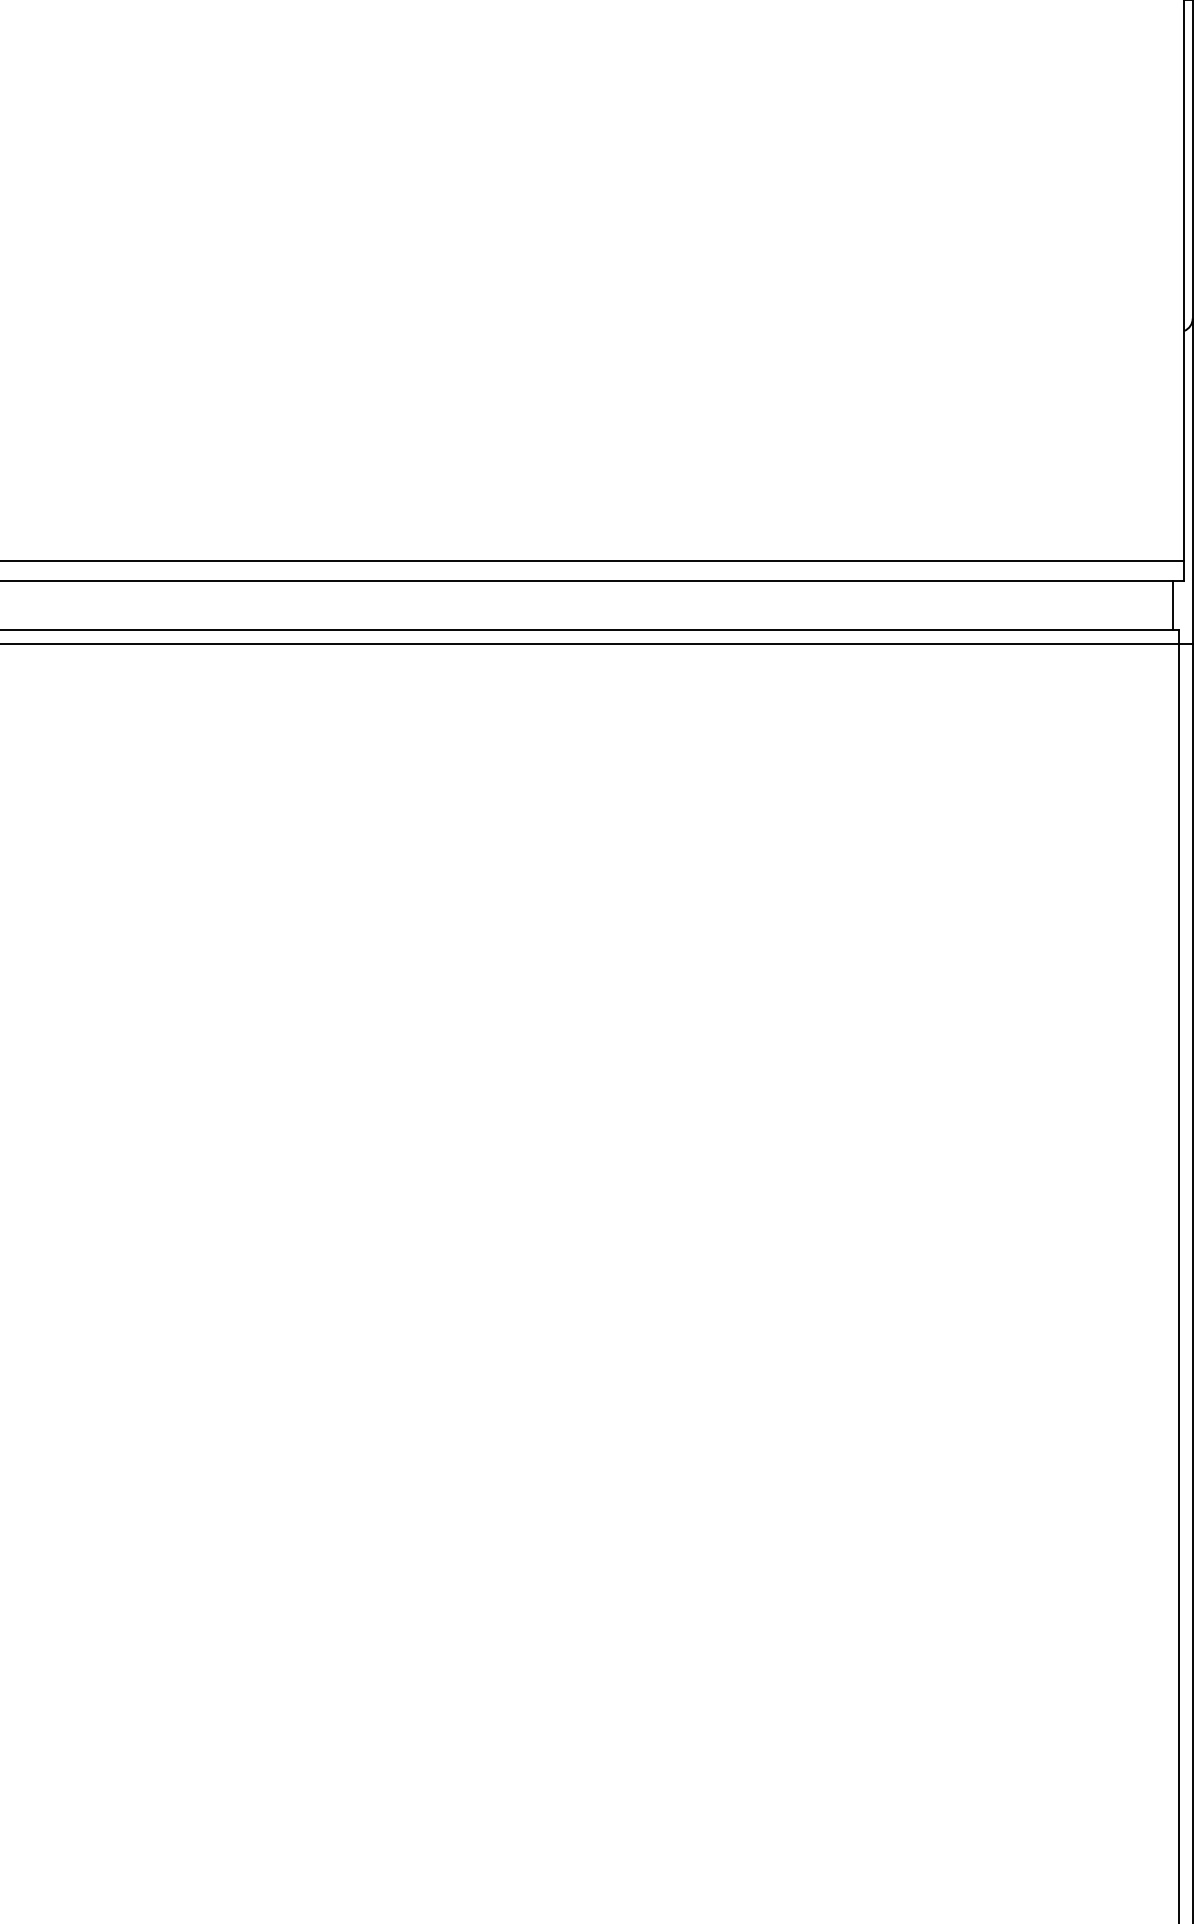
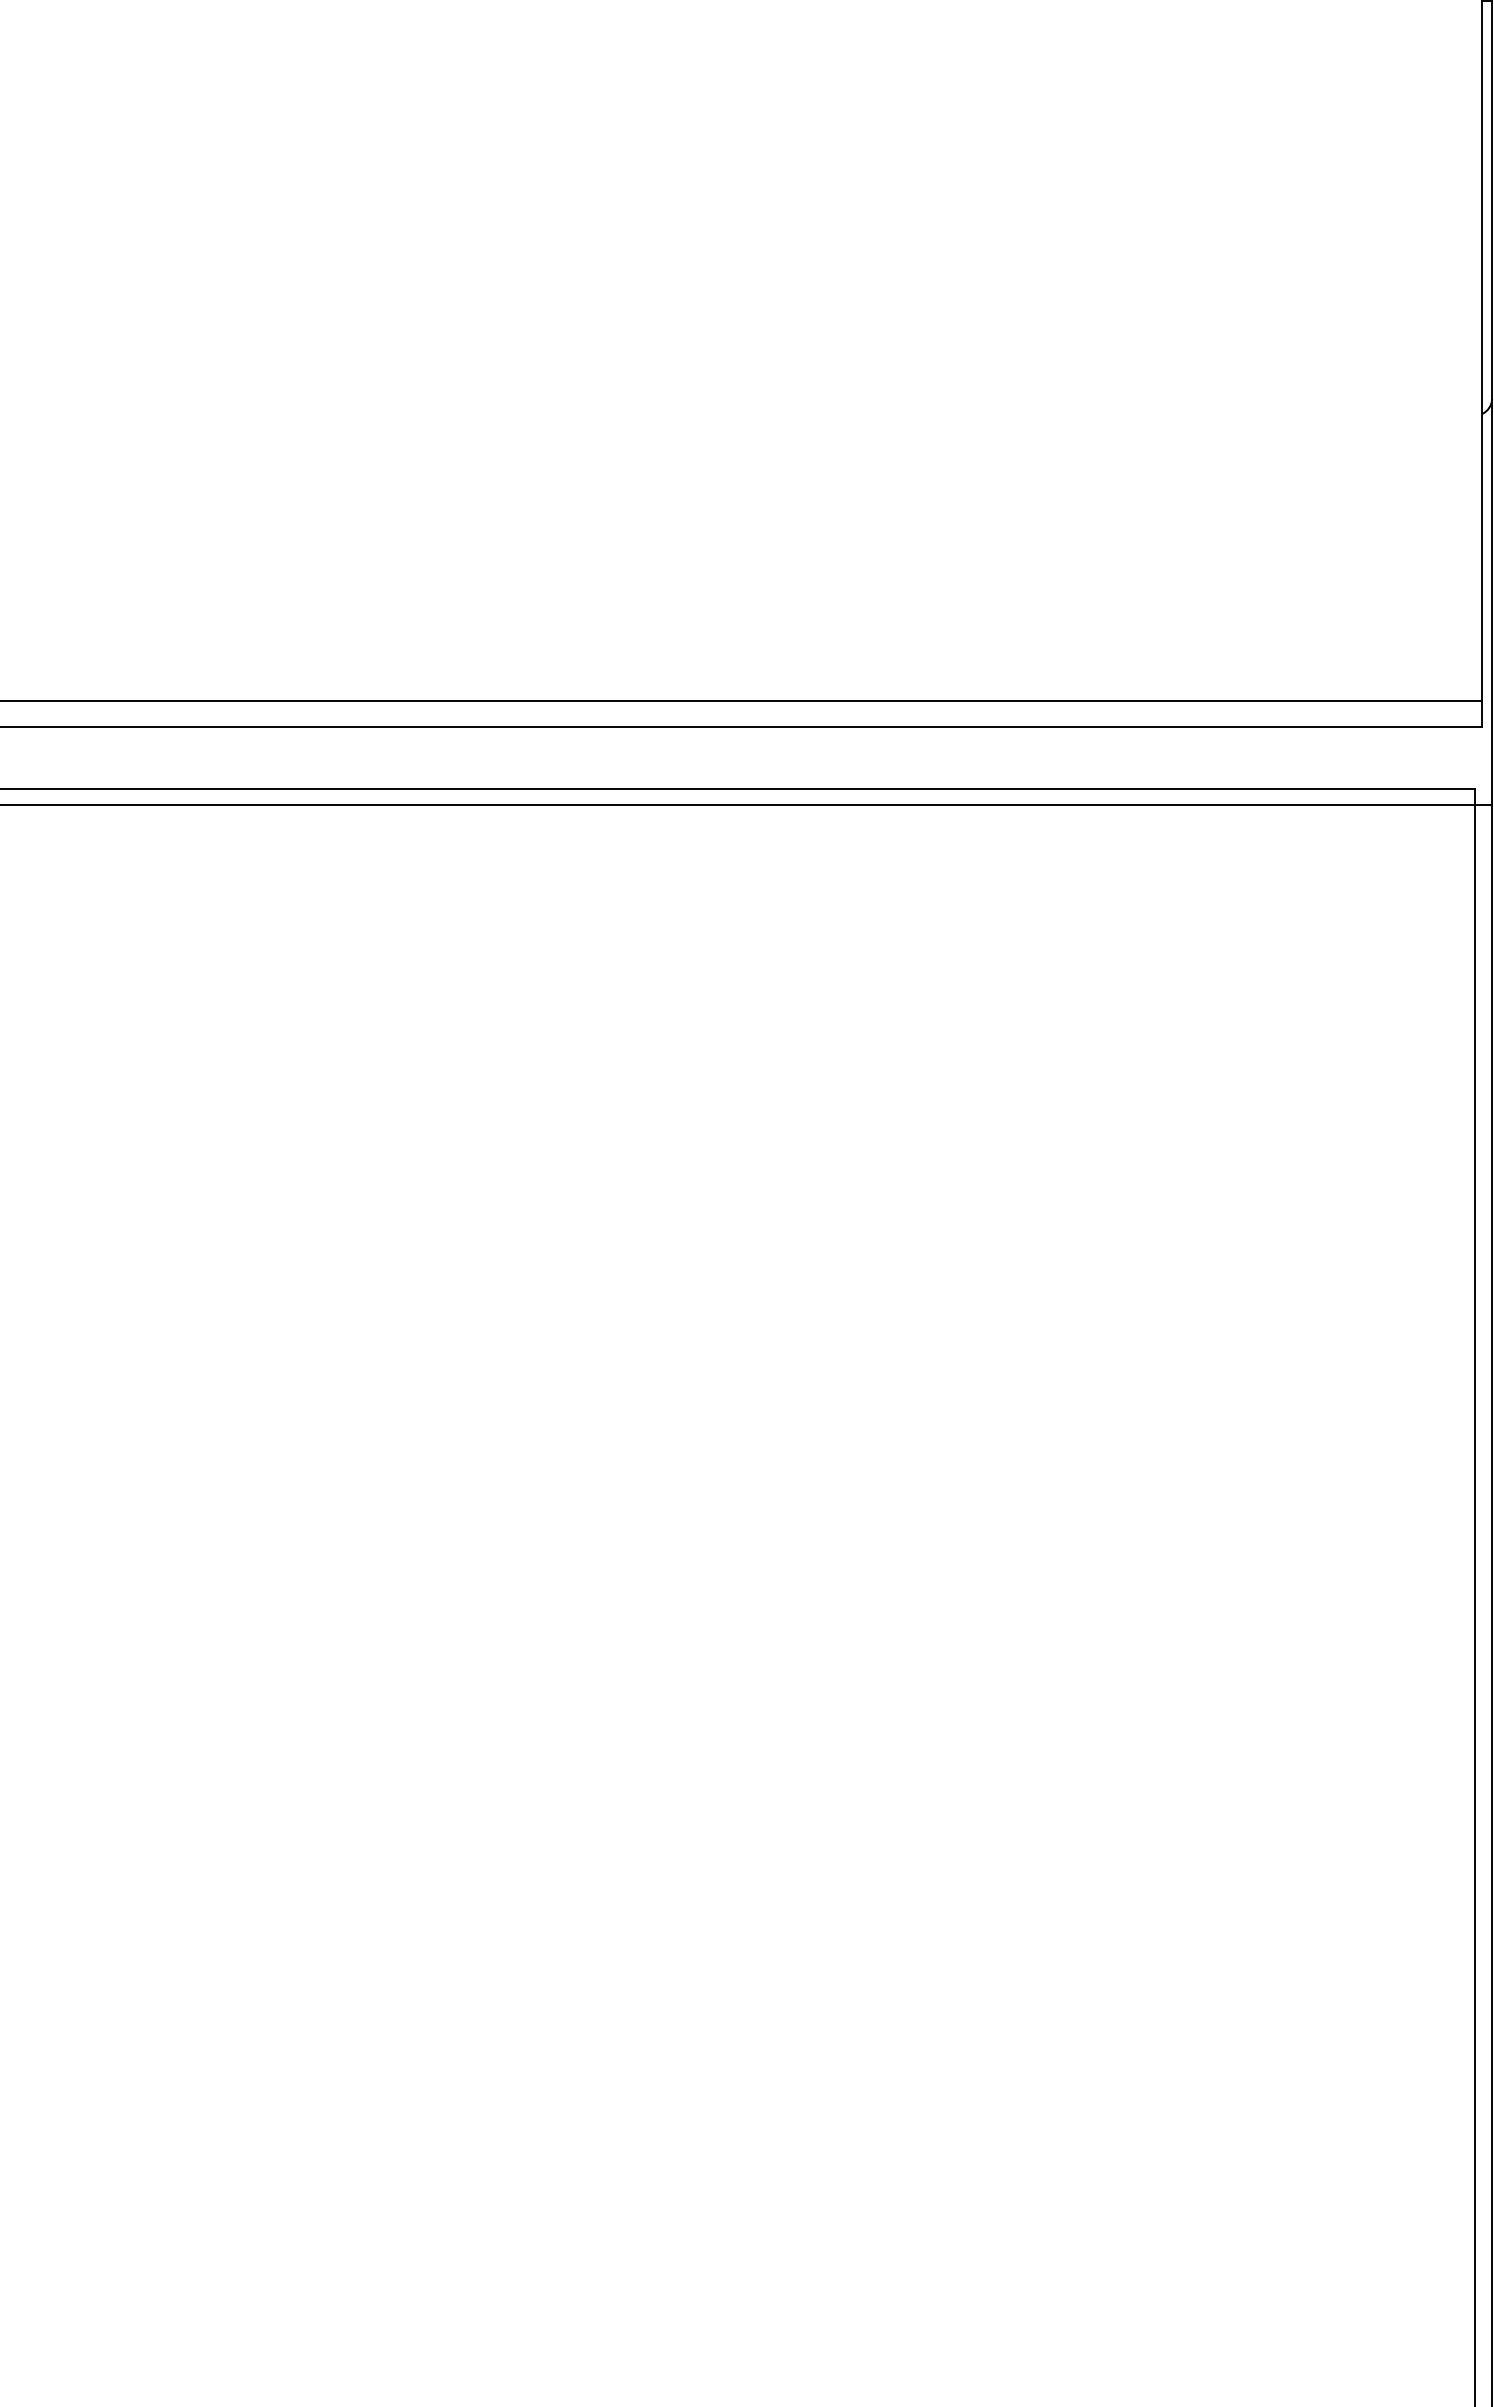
line: (1173, 605) -> (1467, 757), removed

